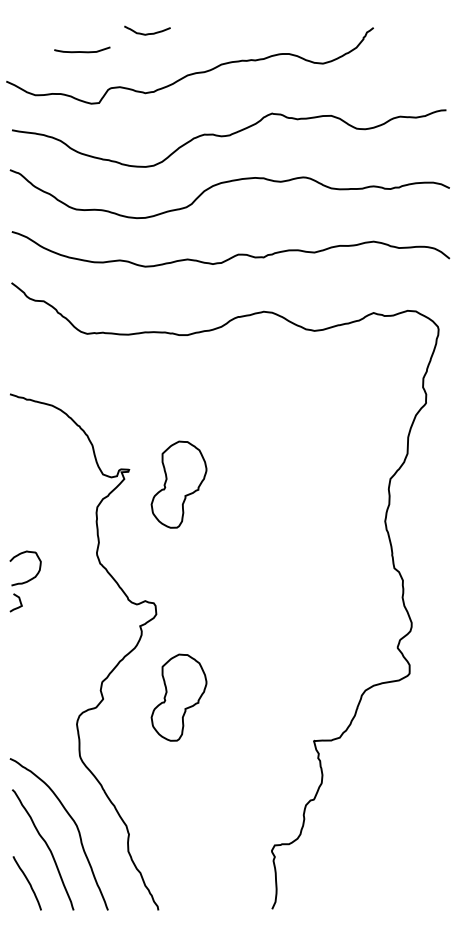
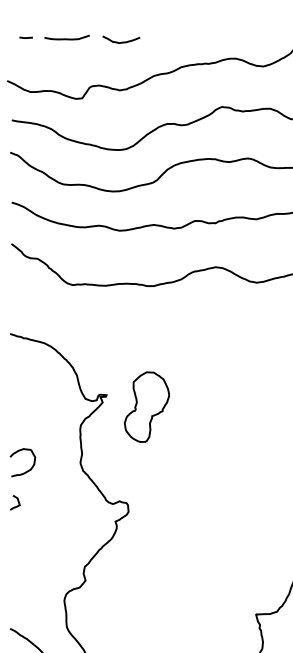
line: (29, 28) -> (25, 38), added
curve: (82, 51) -> (67, 38), moved
curve: (30, 578) -> (26, 470), moved
part: (178, 697) -> (146, 579), removed

